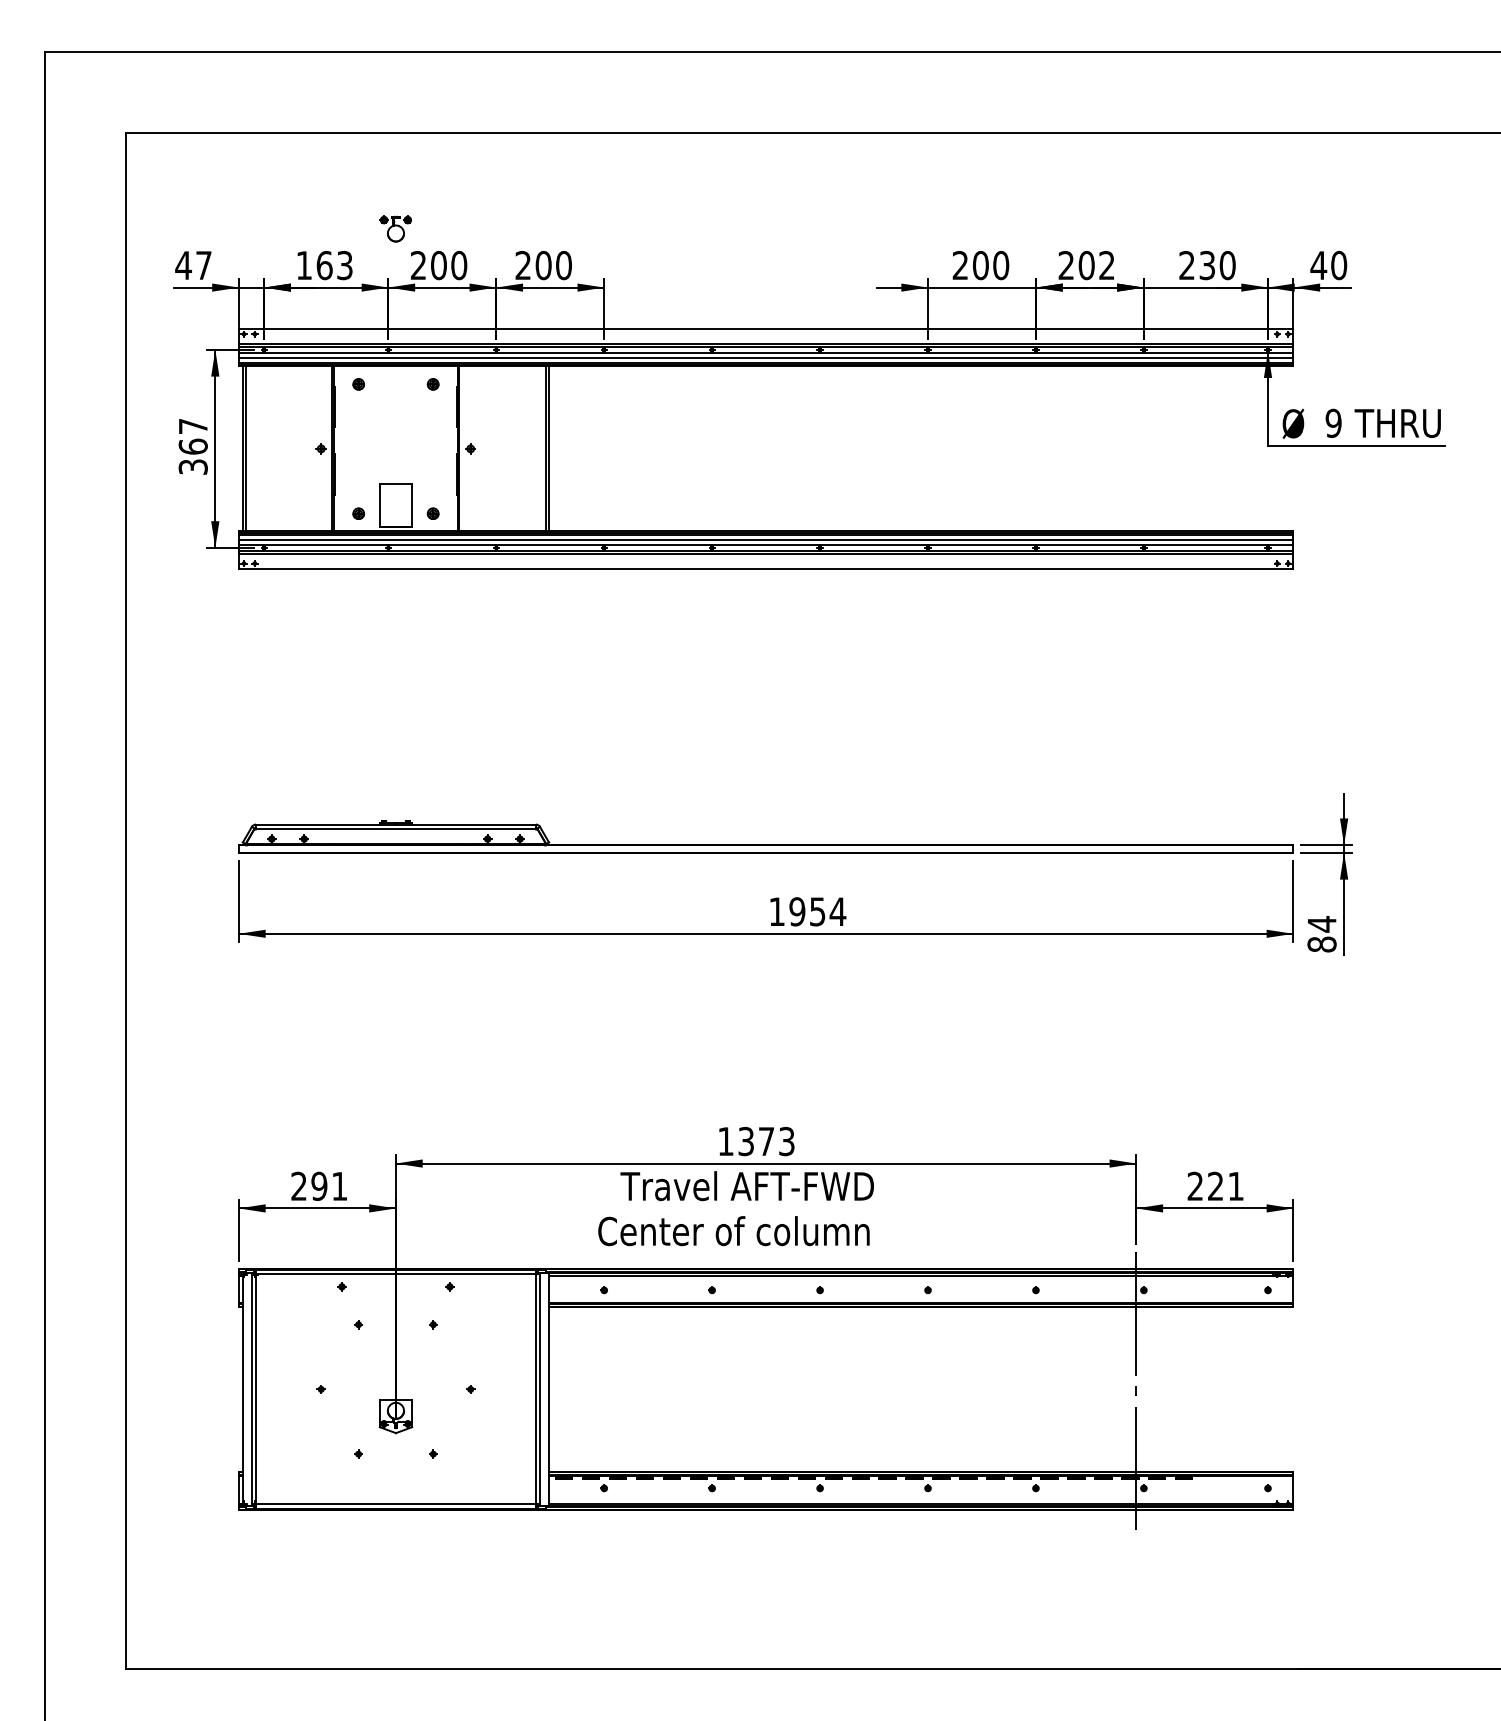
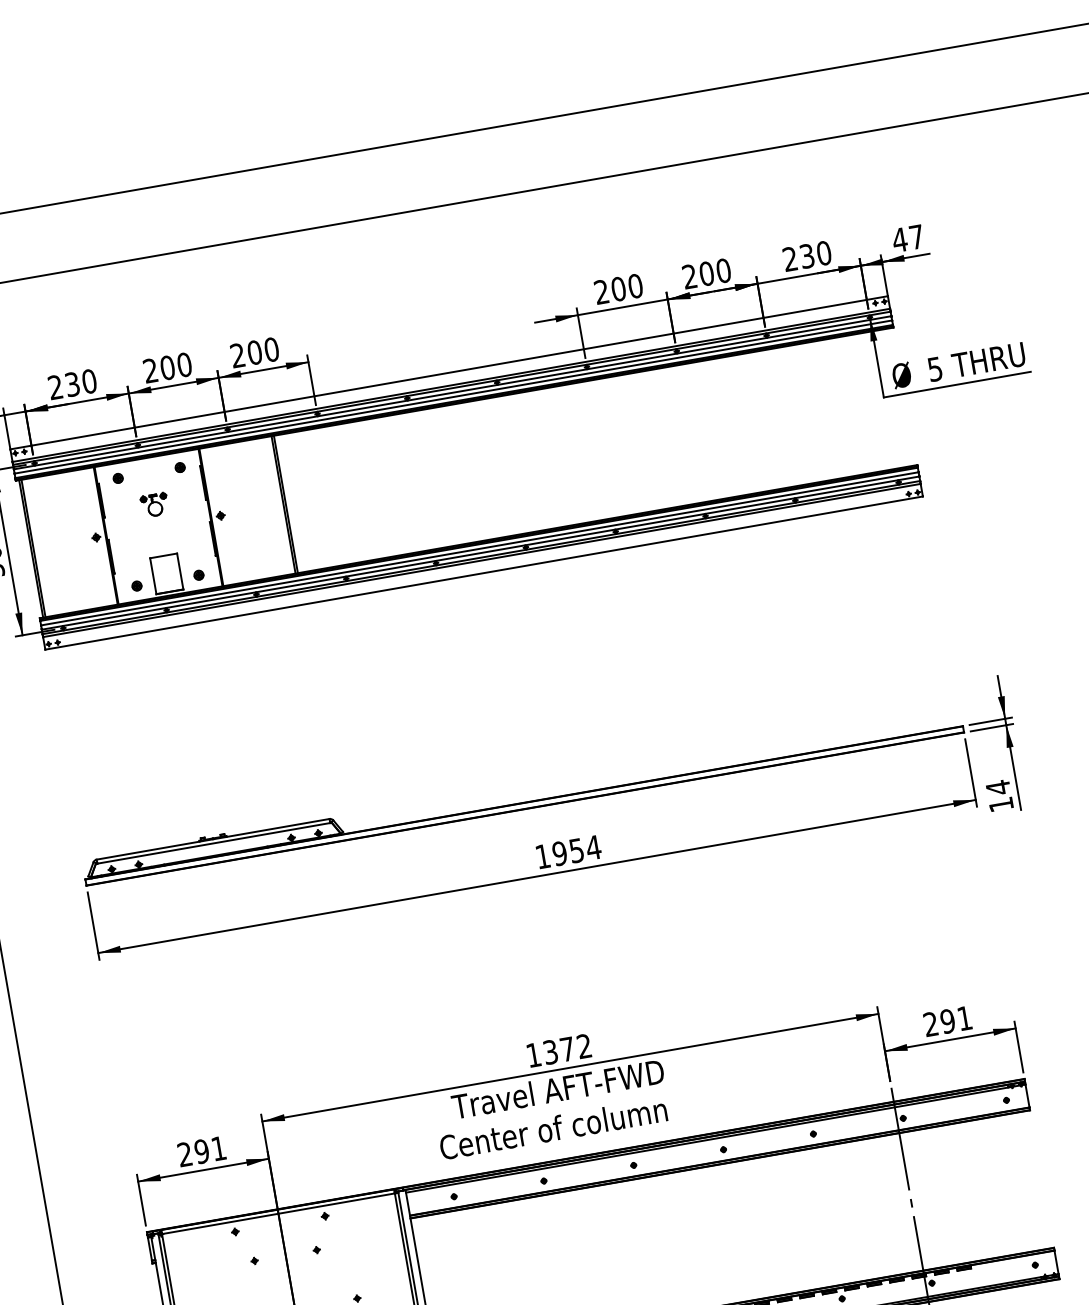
part: (395, 228) -> (154, 504), moved
text: (324, 265) -> (72, 384), 163 -> 230
text: (1107, 265) -> (724, 270), 202 -> 200
text: (1339, 265) -> (917, 237), 40 -> 47
text: (1333, 422) -> (934, 368), 9 -> 5
text: (1321, 944) -> (1000, 804), 84 -> 14
text: (786, 1141) -> (584, 1046), 1373 -> 1372
text: (1215, 1185) -> (947, 1020), 221 -> 291

